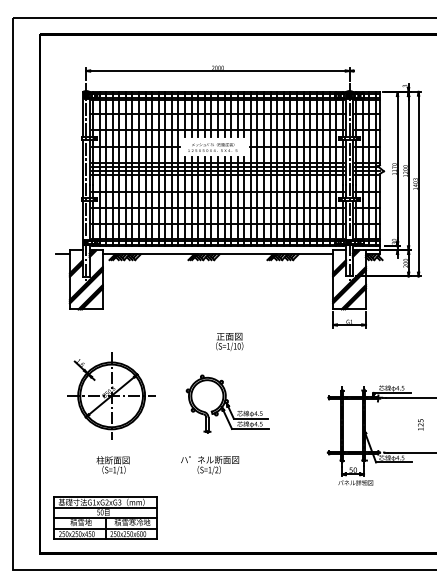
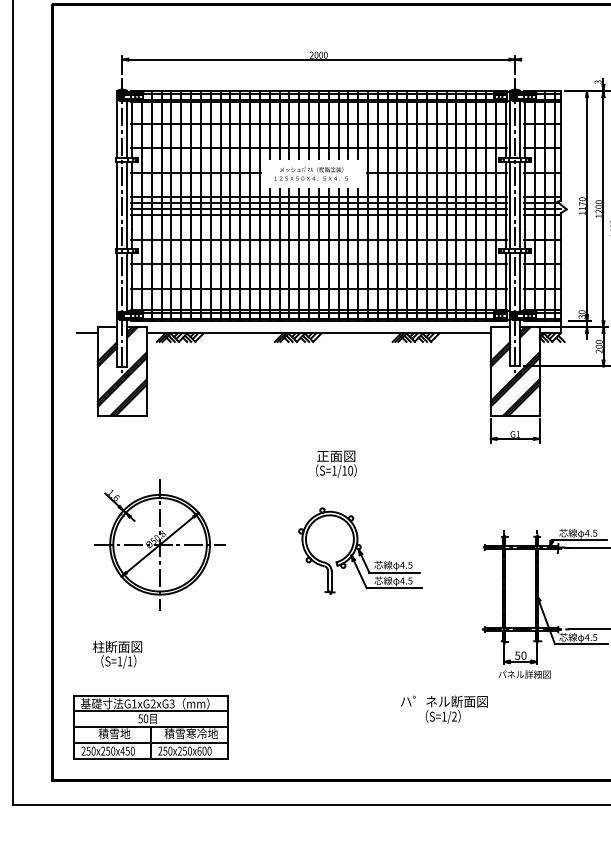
part: (227, 403) -> (359, 550), moved
text: (112, 465) -> (116, 654), moved
text: (210, 465) -> (445, 709), moved

